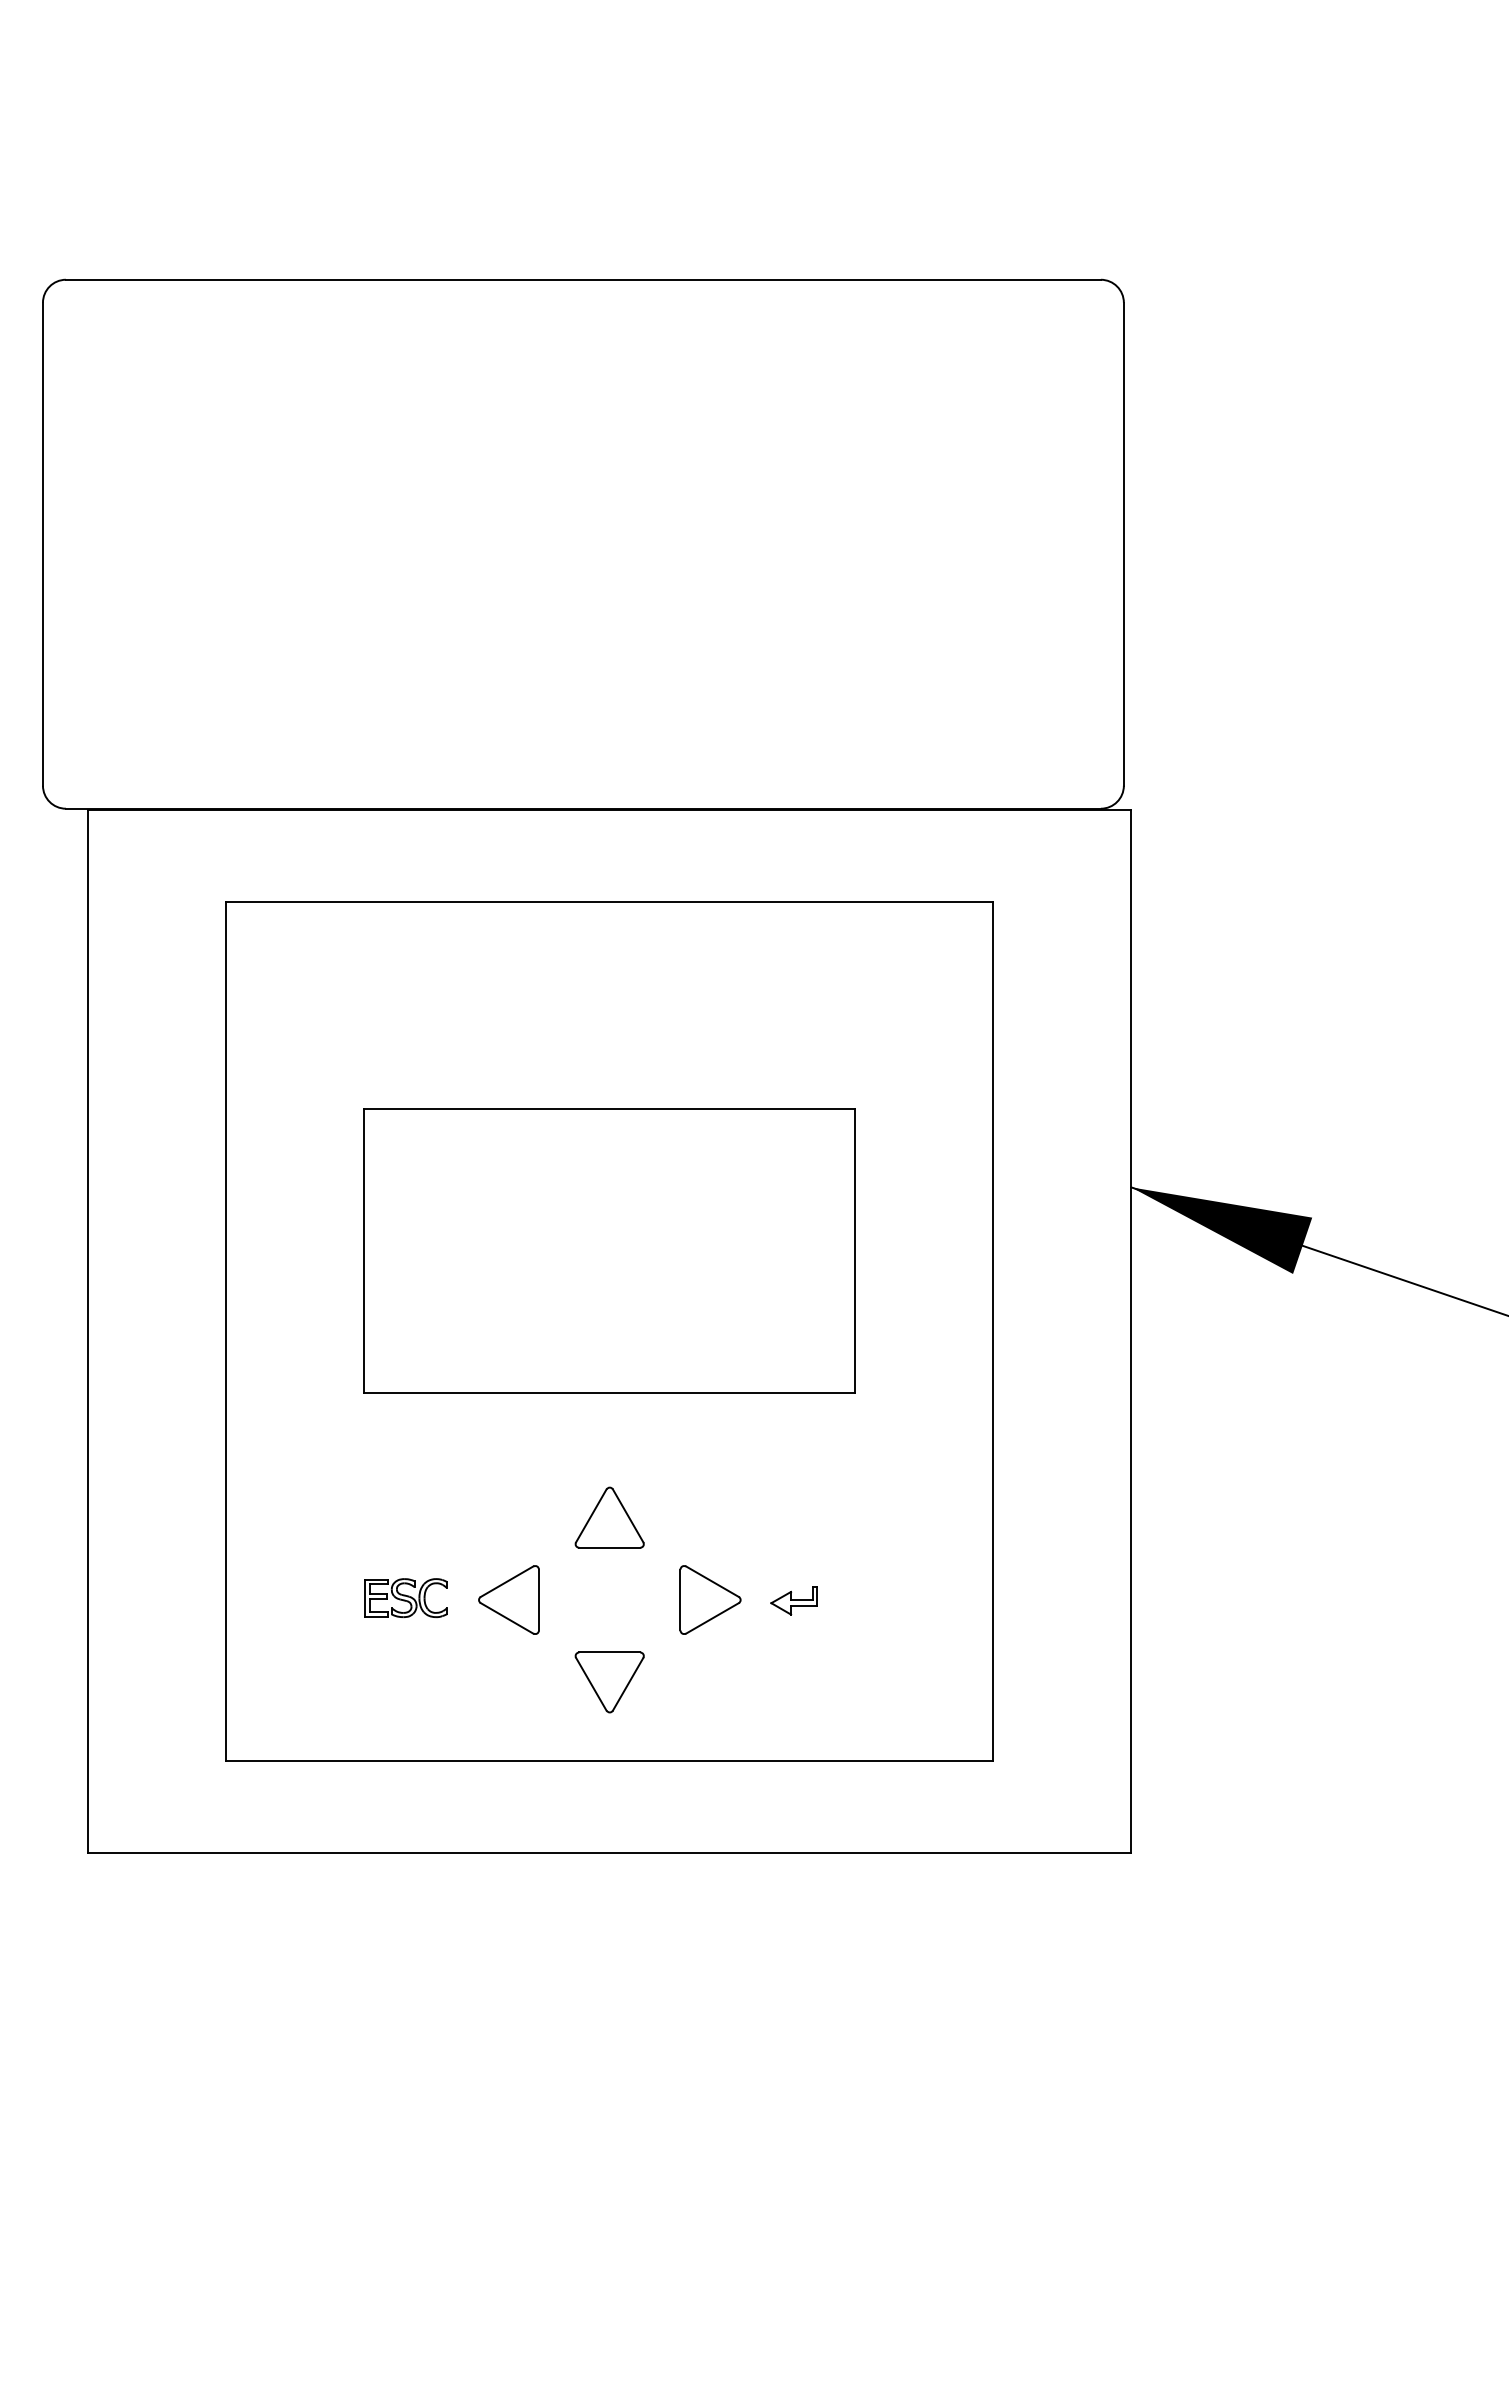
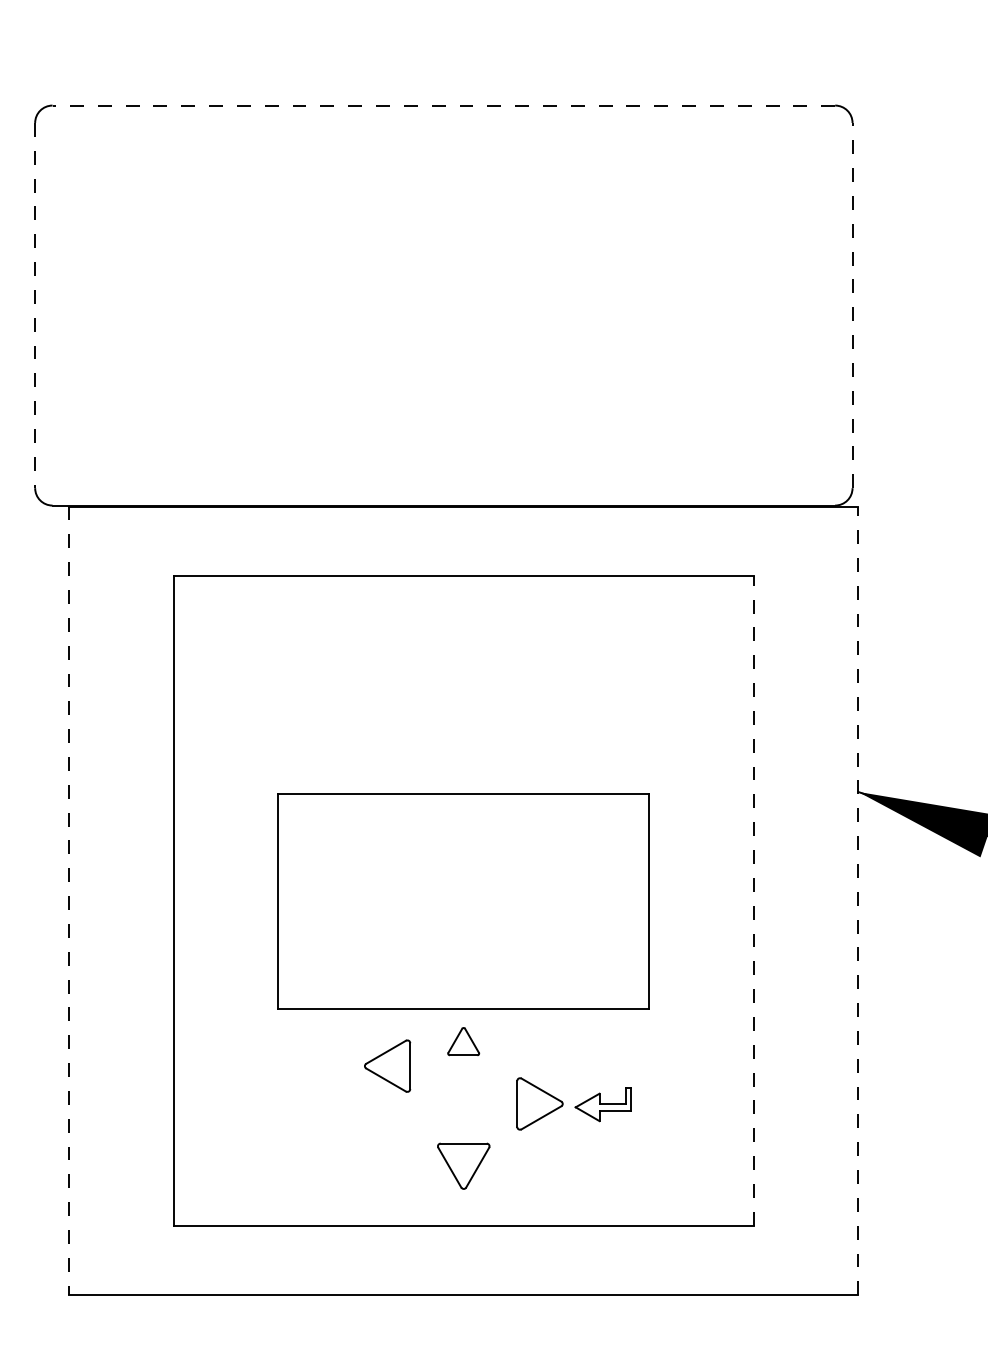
line: (582, 279) -> (443, 105), solid -> dashed
line: (1123, 543) -> (852, 305), solid -> dashed
line: (42, 544) -> (34, 305), solid -> dashed
part: (609, 1250) -> (463, 900), moved
line: (88, 1331) -> (69, 900), solid -> dashed
line: (993, 1331) -> (753, 900), solid -> dashed
line: (1131, 1331) -> (858, 900), solid -> dashed
part: (609, 1517) -> (463, 1041), size x0.6
part: (405, 1597) -> (309, 1102), removed
part: (508, 1599) -> (387, 1065), moved
part: (793, 1600) -> (602, 1104), size x1.6

